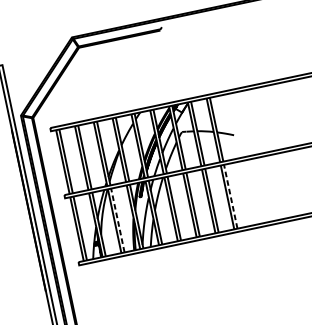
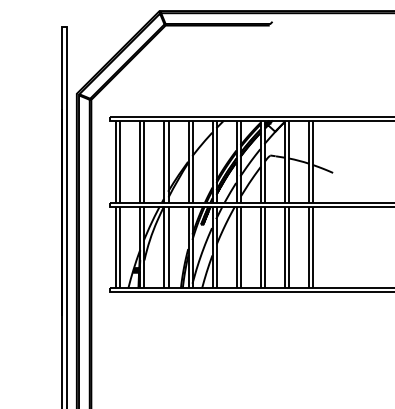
line: (231, 196) -> (313, 247), dashed -> solid
line: (117, 220) -> (168, 247), dashed -> solid

